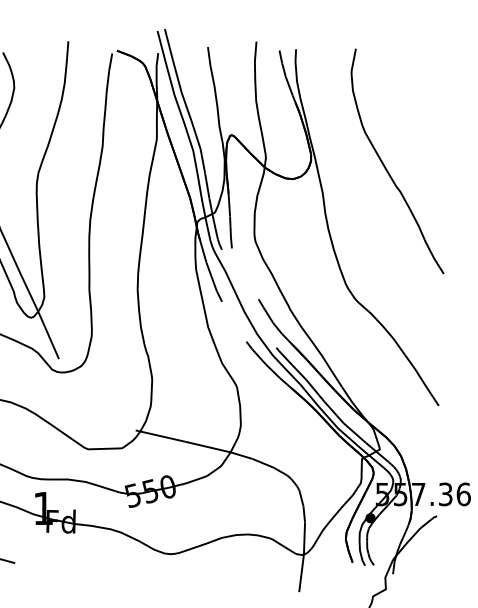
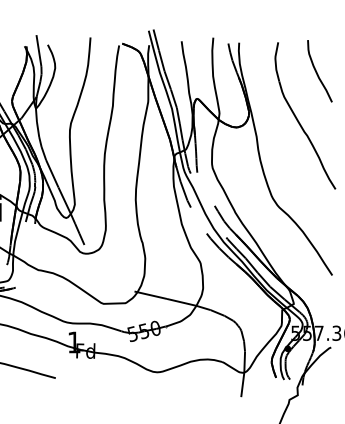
curve: (416, 93) -> (317, 71), added

